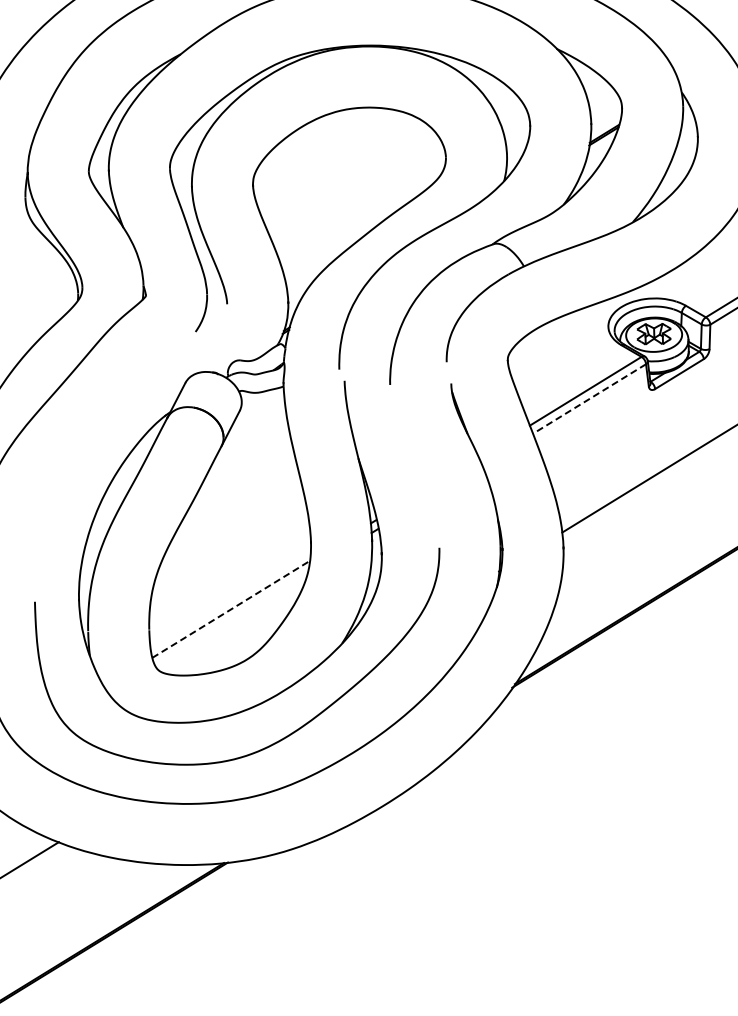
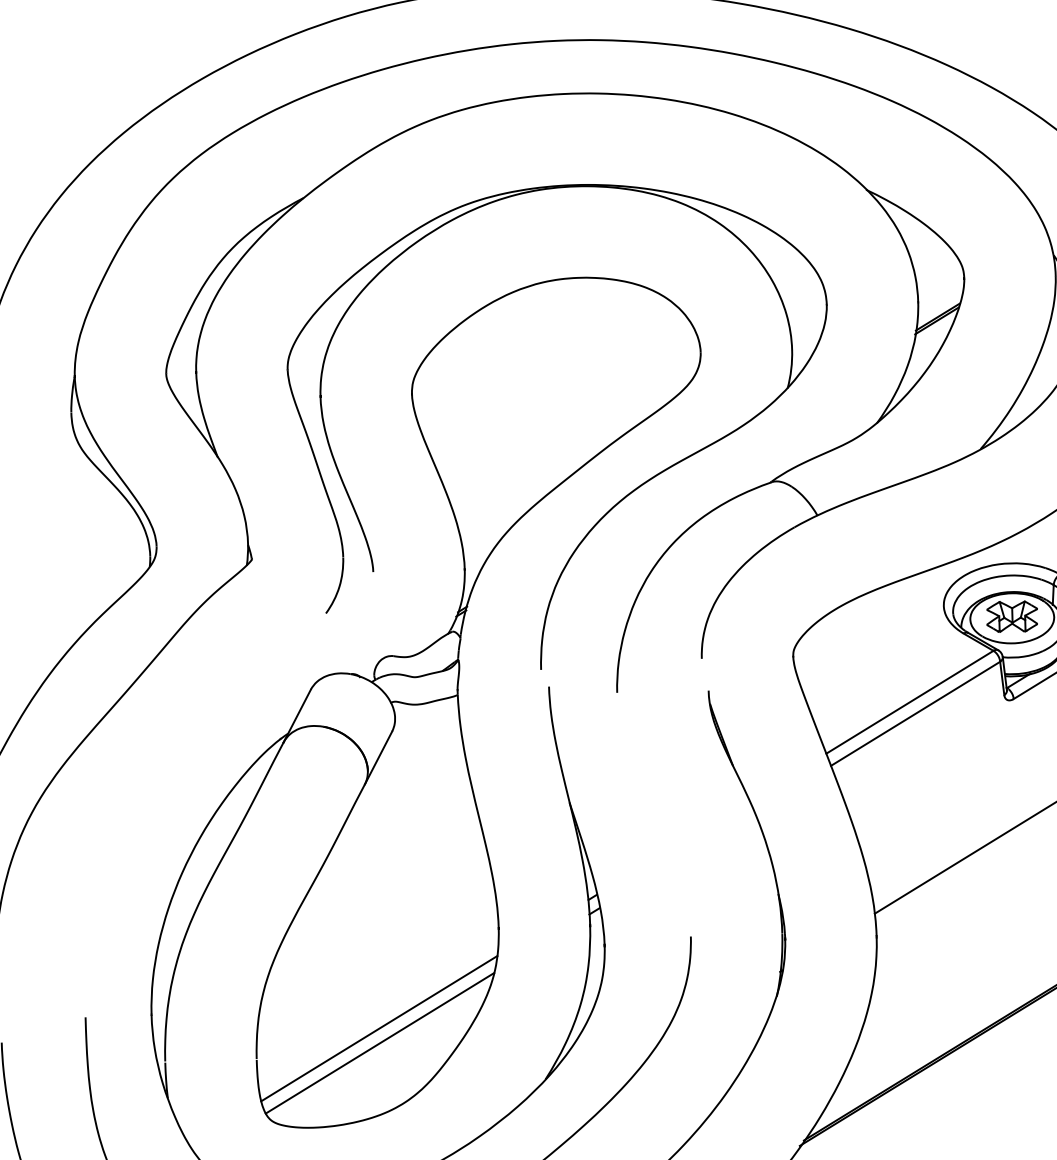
line: (589, 399) -> (915, 714), dashed -> solid
line: (231, 609) -> (379, 1028), dashed -> solid
line: (231, 619) -> (379, 1043), added

